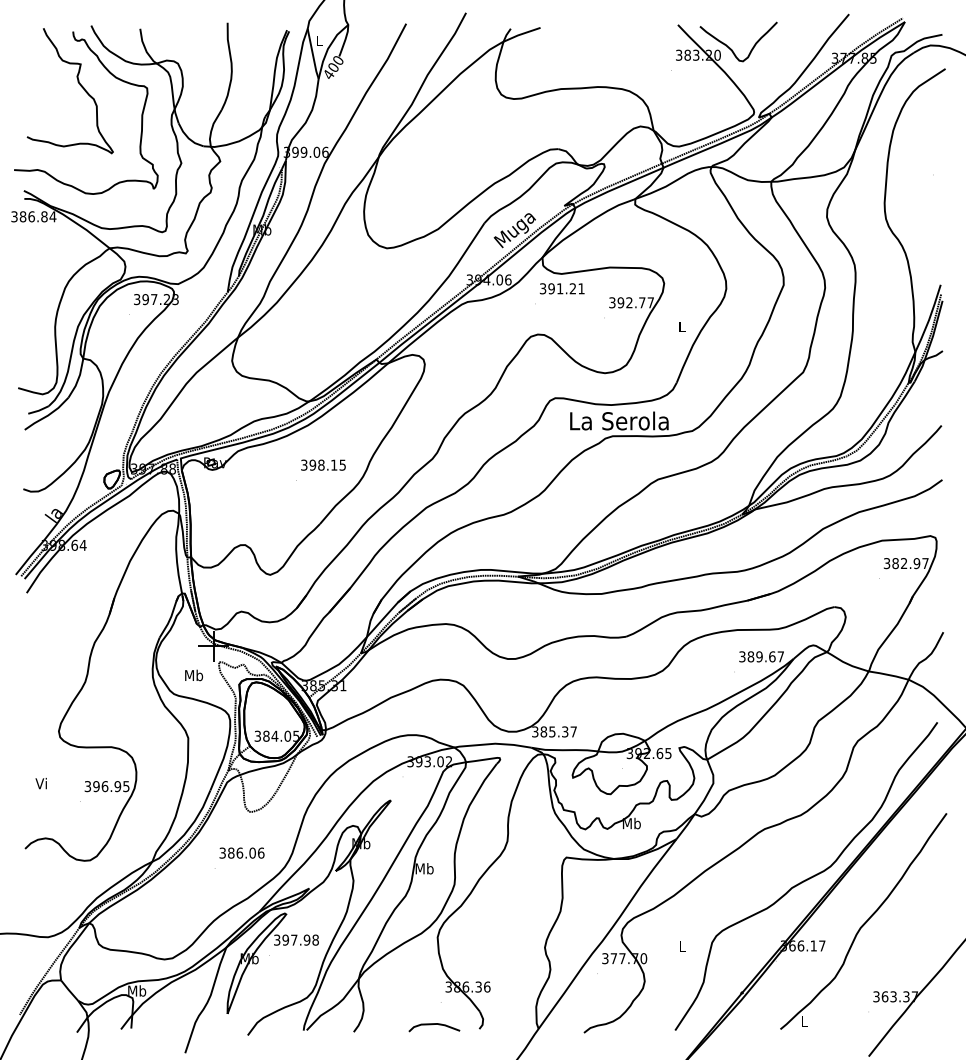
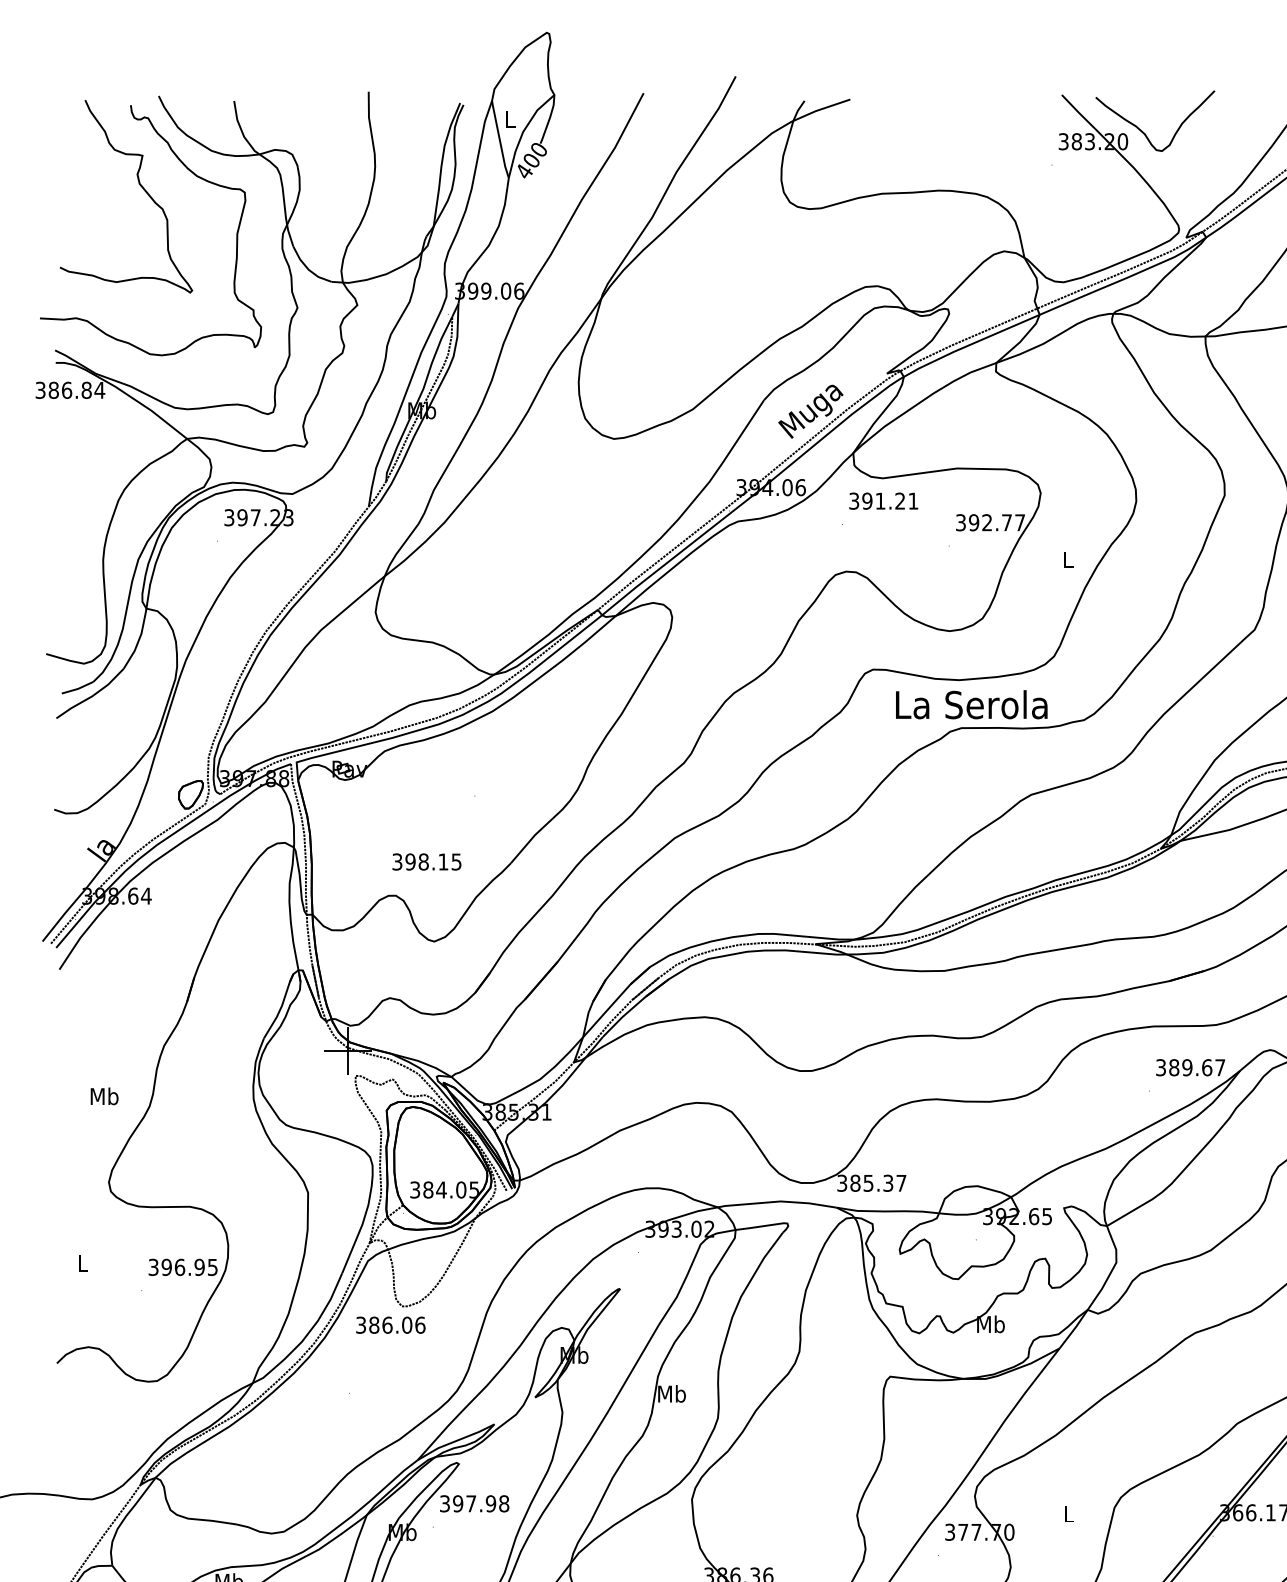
text: (323, 464) -> (426, 860), moved
text: (193, 675) -> (103, 1096), moved
text: (40, 783) -> (80, 1262), Vi -> L
text: (241, 852) -> (390, 1324), moved

